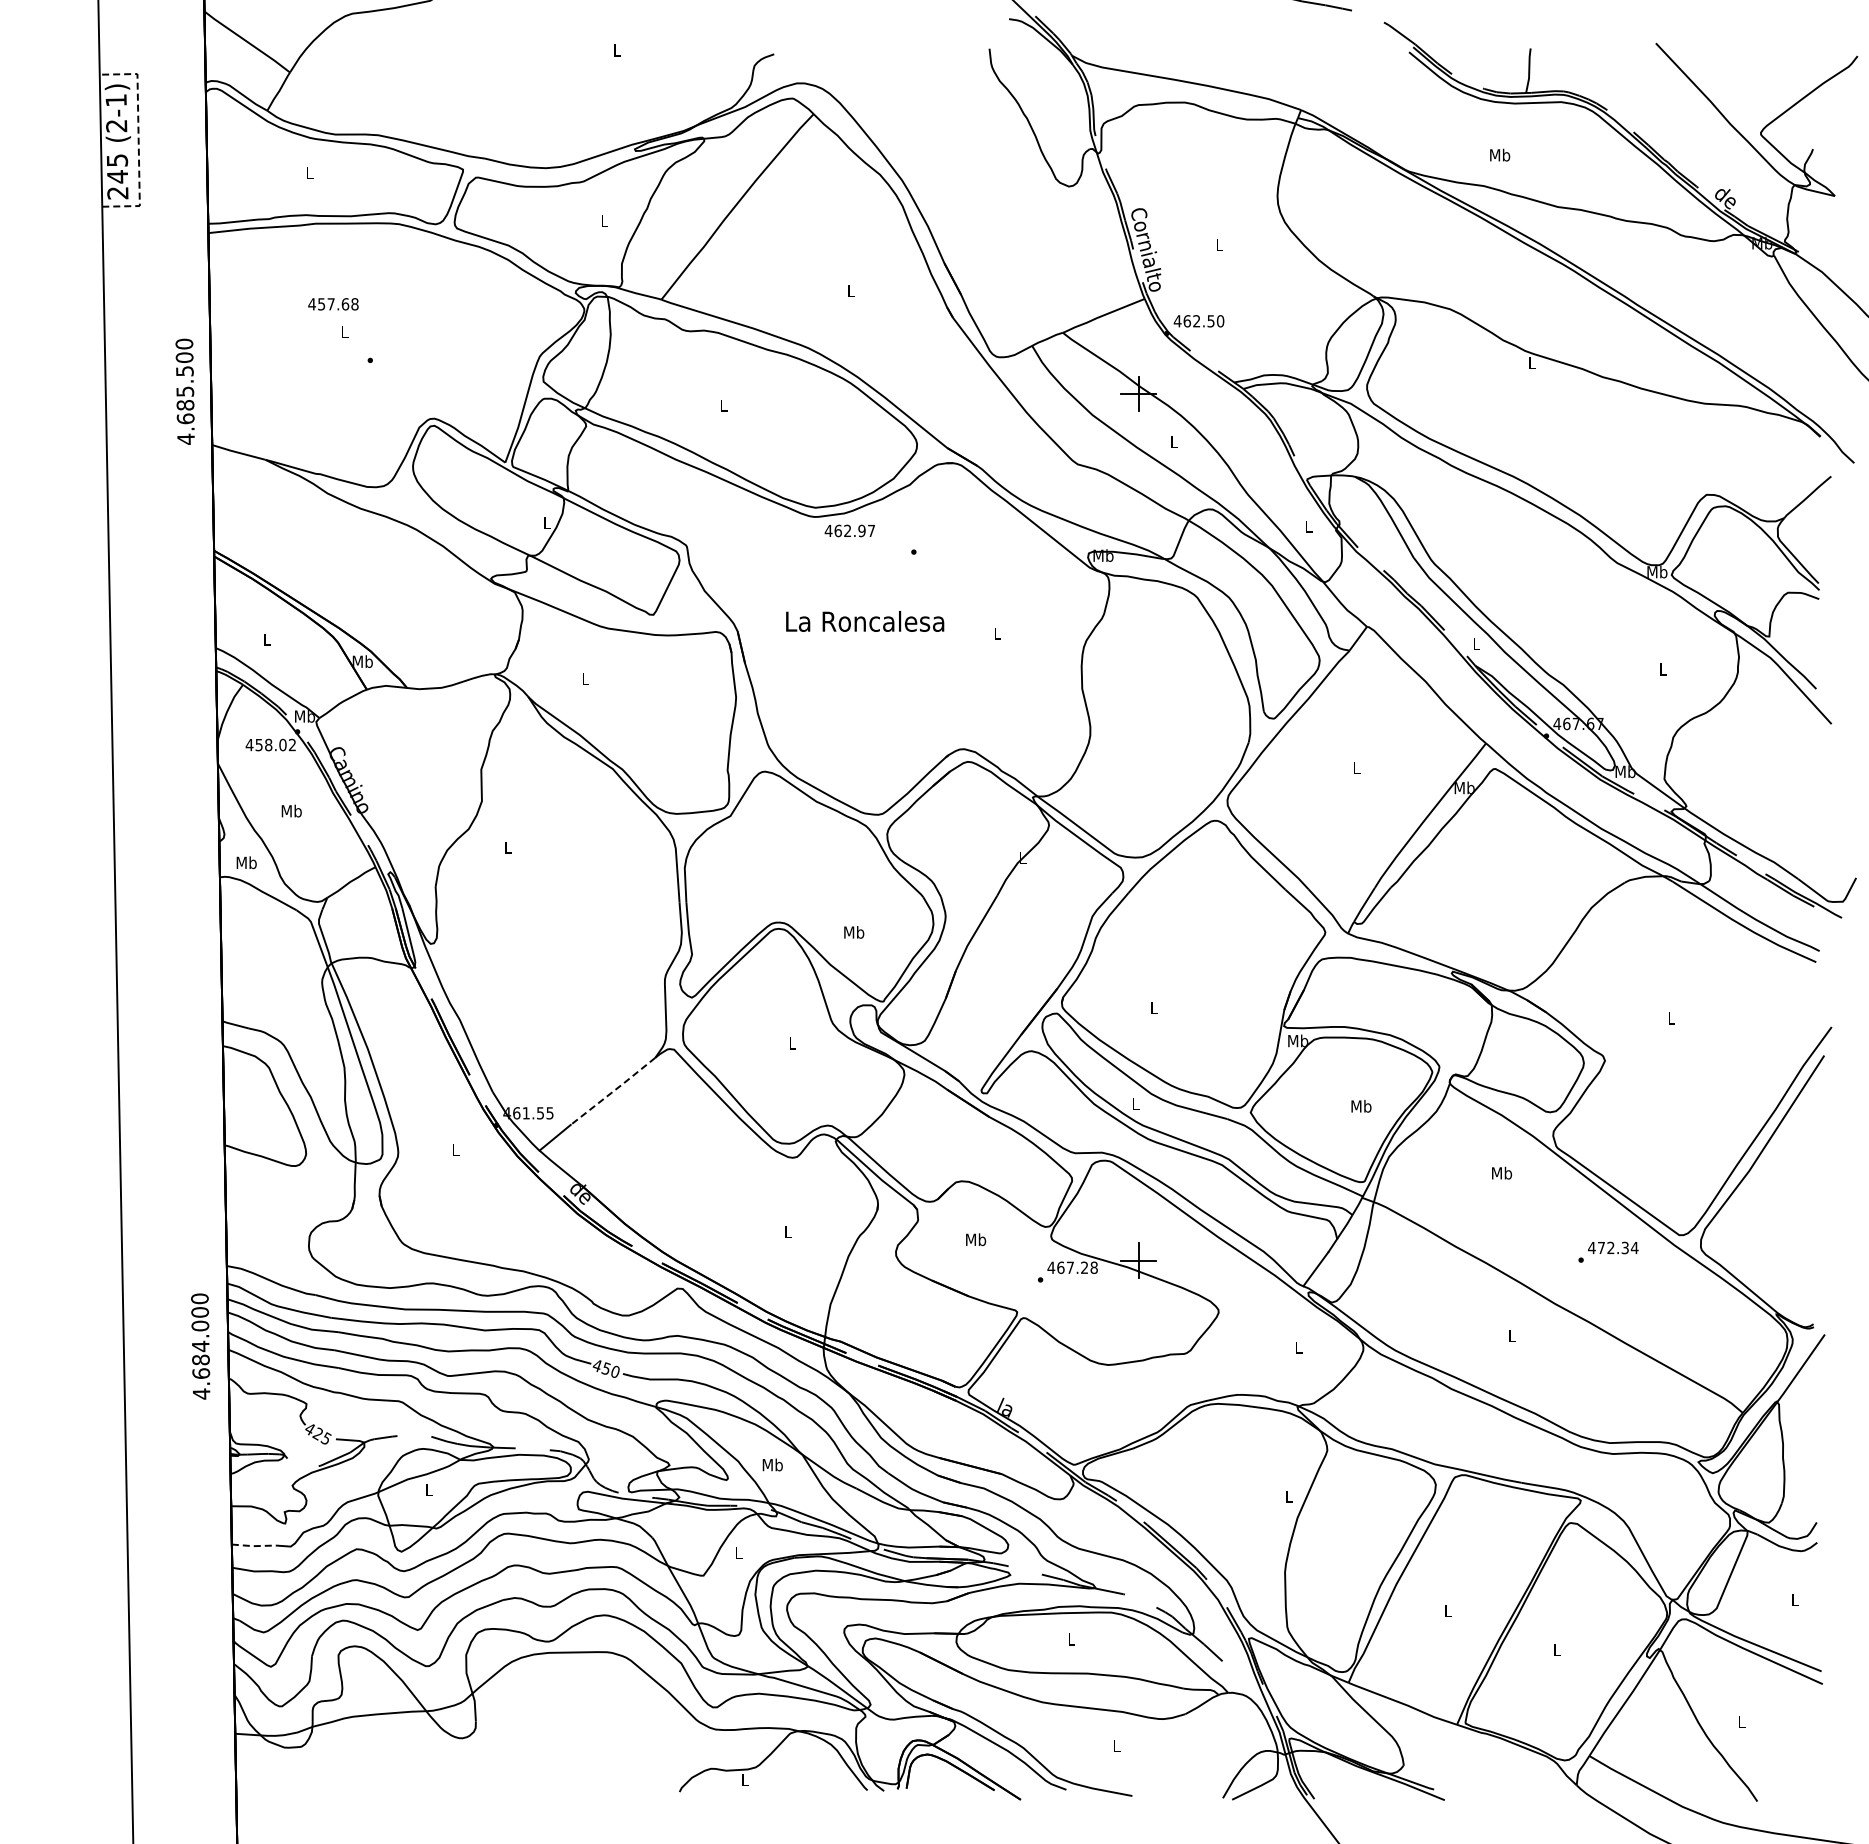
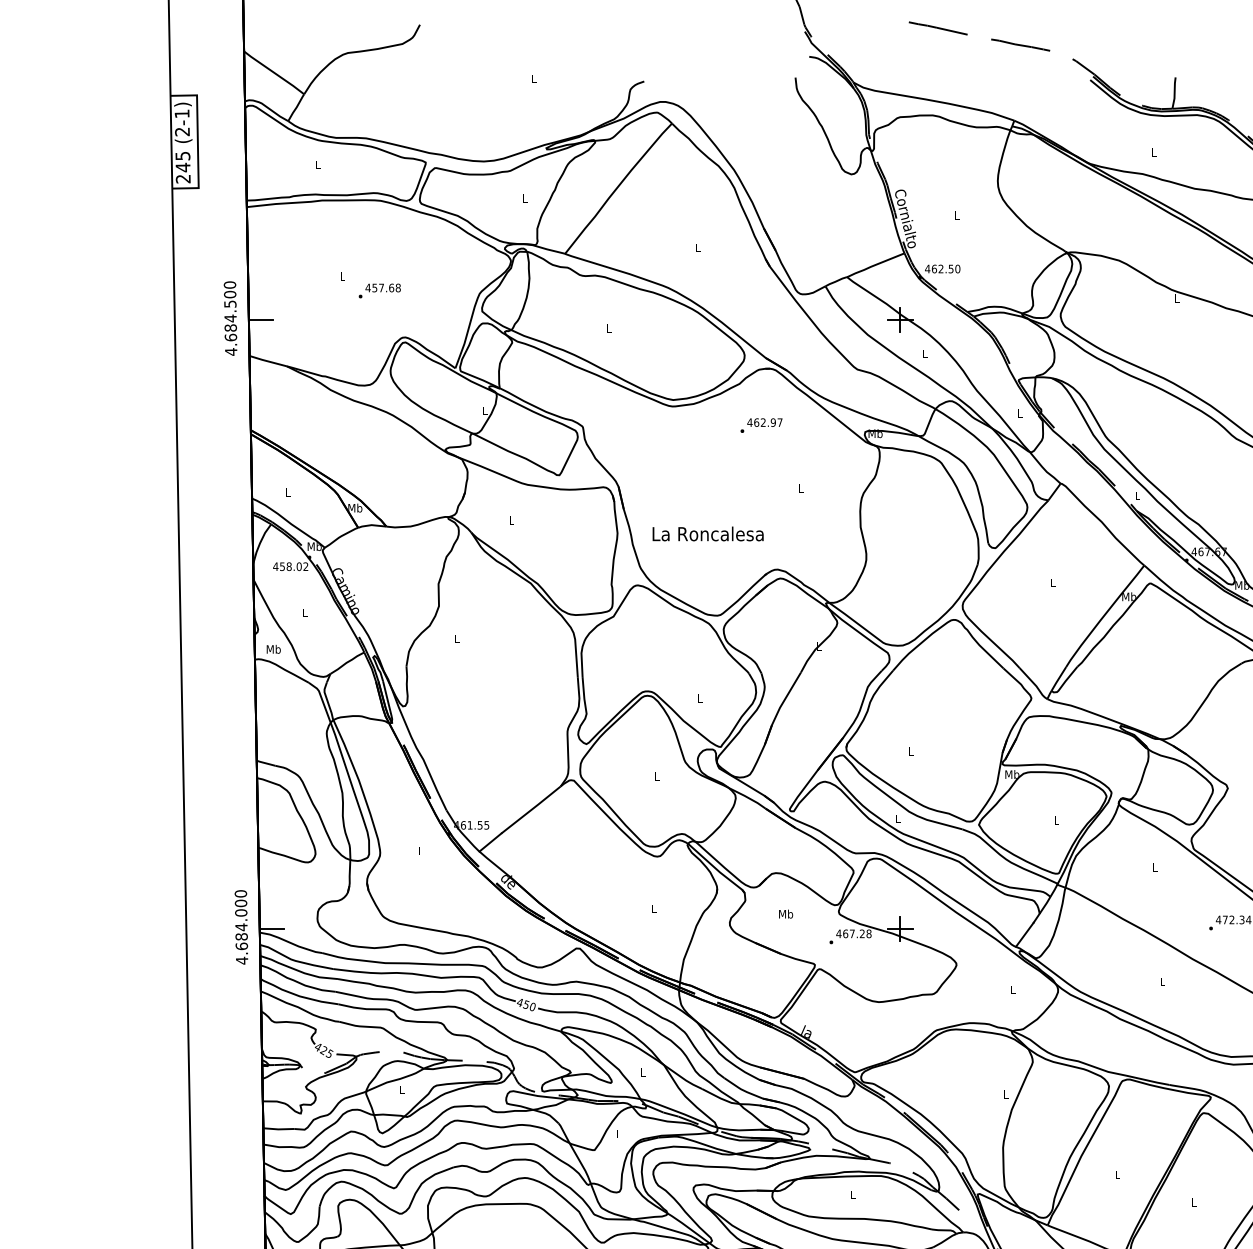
line: (138, 139) -> (197, 141), dashed -> solid
text: (1500, 154) -> (1154, 151), Mb -> L
text: (333, 304) -> (383, 288), moved
text: (185, 391) -> (230, 318), 4.685.500 -> 4.684.500
line: (228, 394) -> (260, 320), added
text: (849, 530) -> (764, 422), moved
text: (865, 621) -> (708, 534), moved
text: (291, 810) -> (305, 612), Mb -> L
text: (854, 932) -> (700, 698), Mb -> L
line: (613, 1091) -> (531, 810), dashed -> solid
text: (1361, 1106) -> (1056, 820), Mb -> L
text: (1502, 1172) -> (1155, 866), Mb -> L
line: (243, 1260) -> (271, 928), added
text: (200, 1346) -> (241, 927), moved
text: (772, 1464) -> (643, 1072), Mb -> L
line: (253, 1546) -> (278, 1129), dashed -> solid

